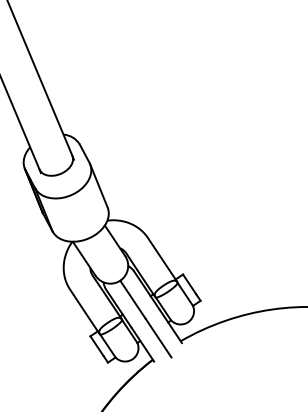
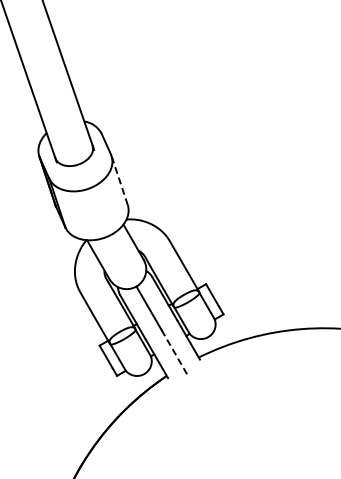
line: (98, 185) -> (119, 180), solid -> dashed
line: (158, 338) -> (174, 352), solid -> dashed

